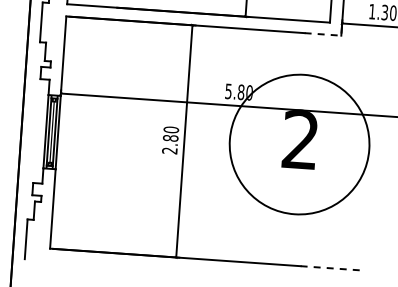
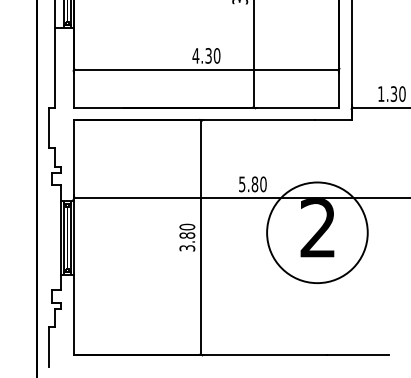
line: (323, 34) -> (333, 120), dashed -> solid
circle: (299, 144) -> (317, 232), size x0.71
text: (169, 151) -> (187, 248), 2.80 -> 3.80
line: (330, 268) -> (357, 355), dashed -> solid

